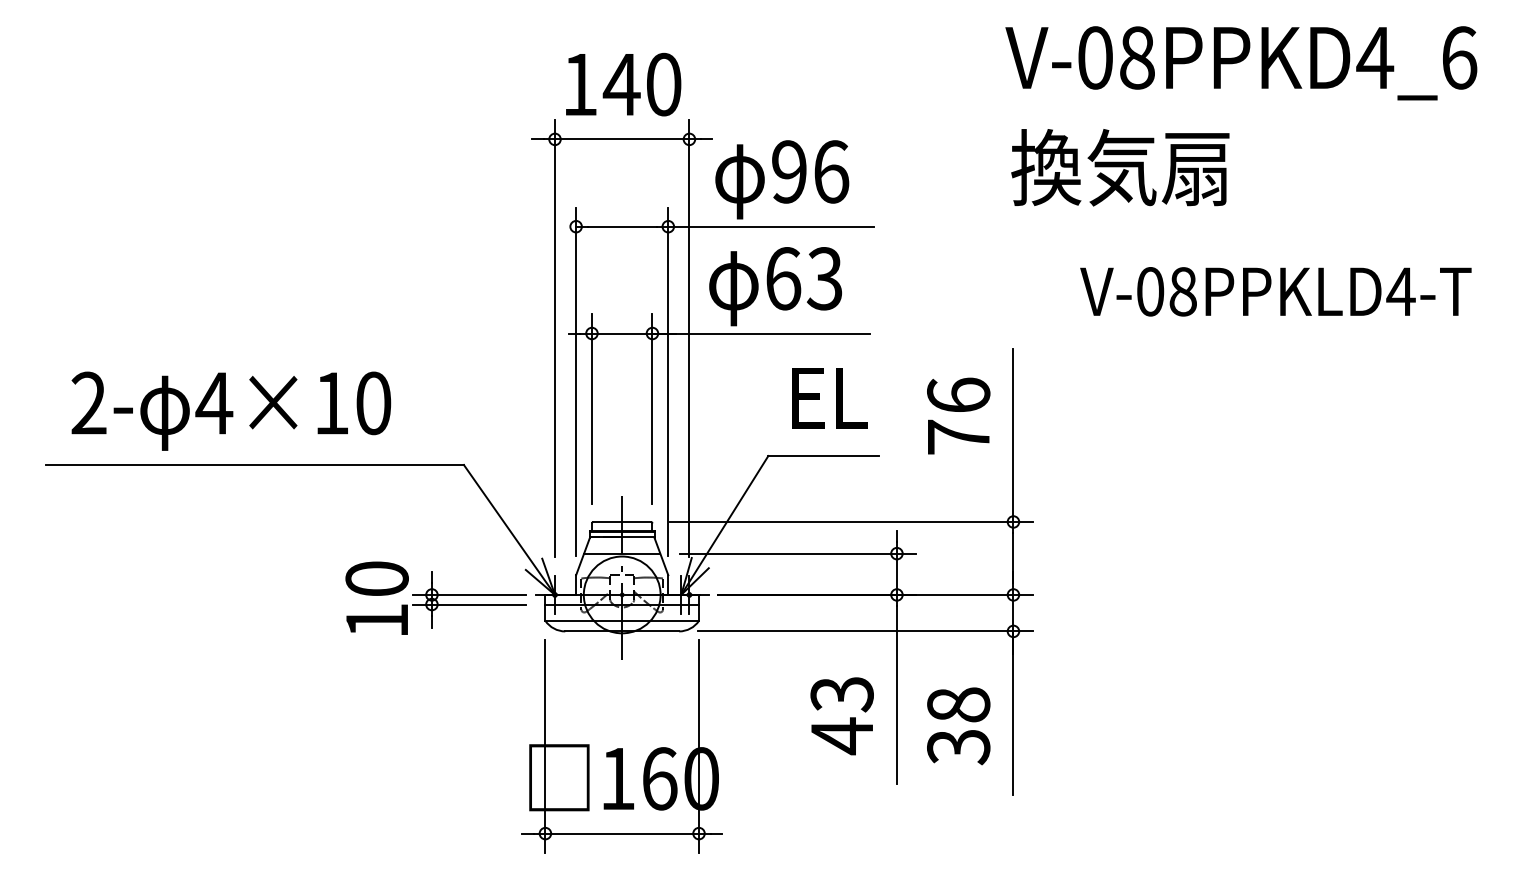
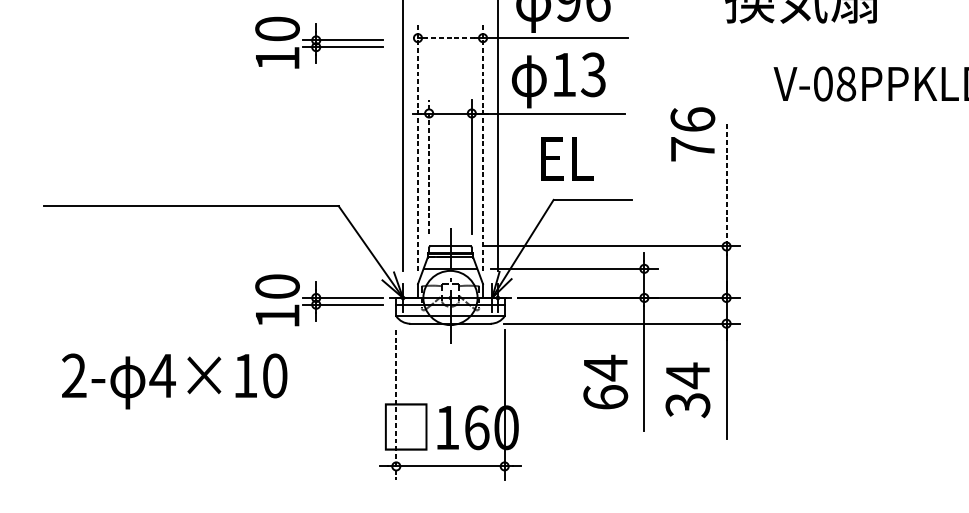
line: (622, 226) -> (450, 37), solid -> dashed
part: (435, 232) -> (318, 42), added
text: (783, 278) -> (564, 74), 63 -> 13
line: (576, 381) -> (418, 147), solid -> dashed
line: (668, 381) -> (483, 147), solid -> dashed
text: (829, 398) -> (567, 159), moved
line: (591, 409) -> (428, 167), solid -> dashed
text: (231, 410) -> (174, 380), moved
text: (958, 415) -> (692, 133), moved
line: (1013, 435) -> (726, 185), solid -> dashed
text: (958, 705) -> (687, 376), 38 -> 34
text: (841, 715) -> (605, 383), 43 -> 64
line: (545, 746) -> (396, 404), solid -> dashed

